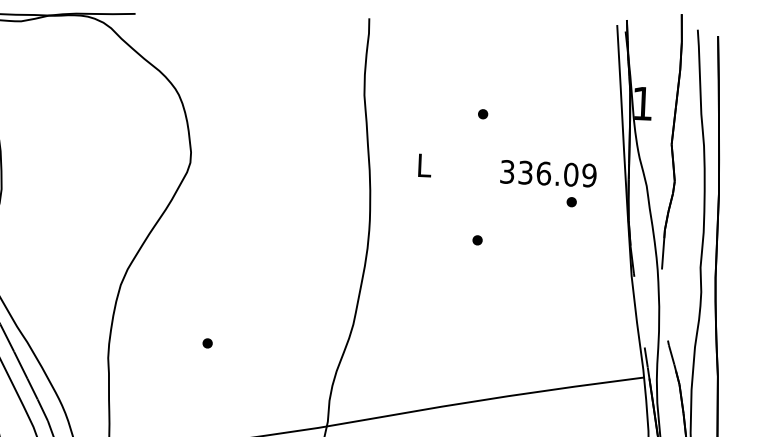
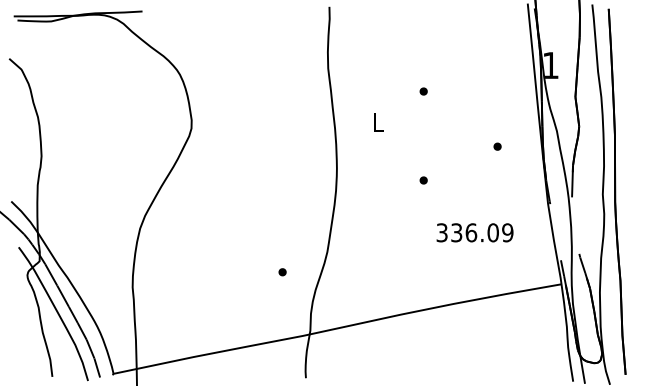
part: (482, 114) -> (423, 91), moved
text: (547, 173) -> (474, 232), moved
part: (207, 343) -> (282, 272), moved

